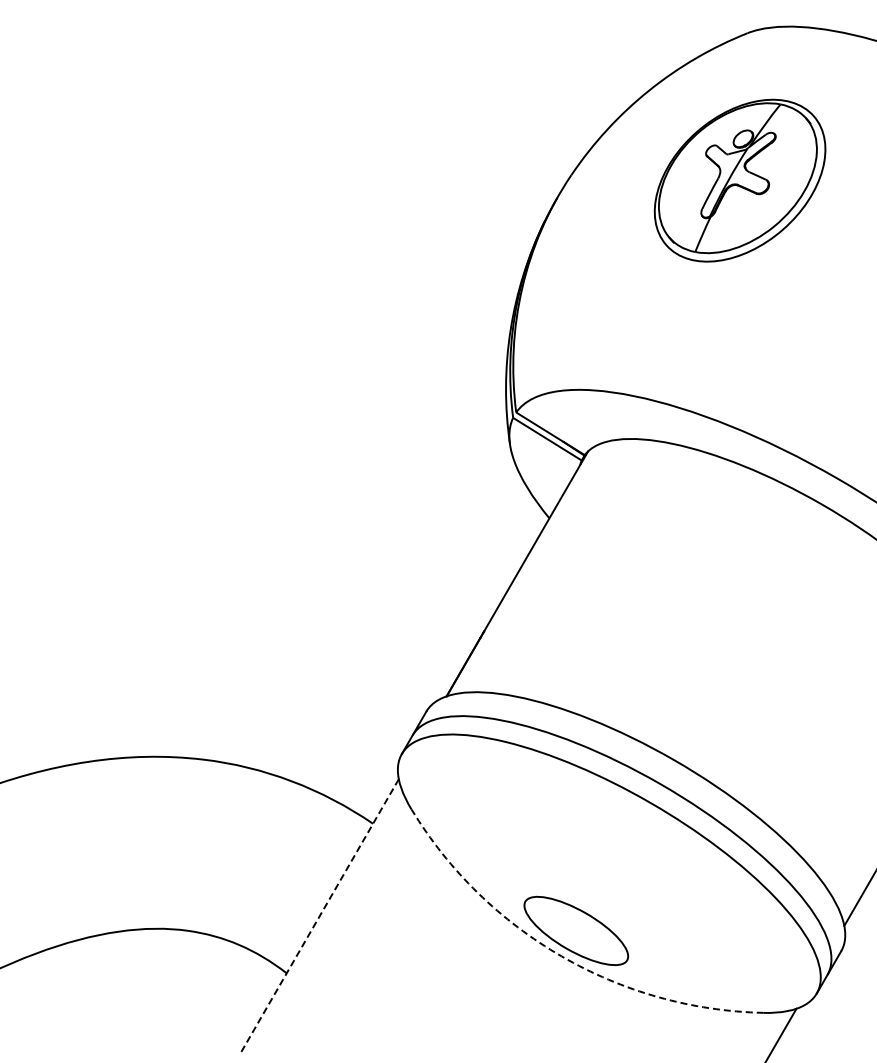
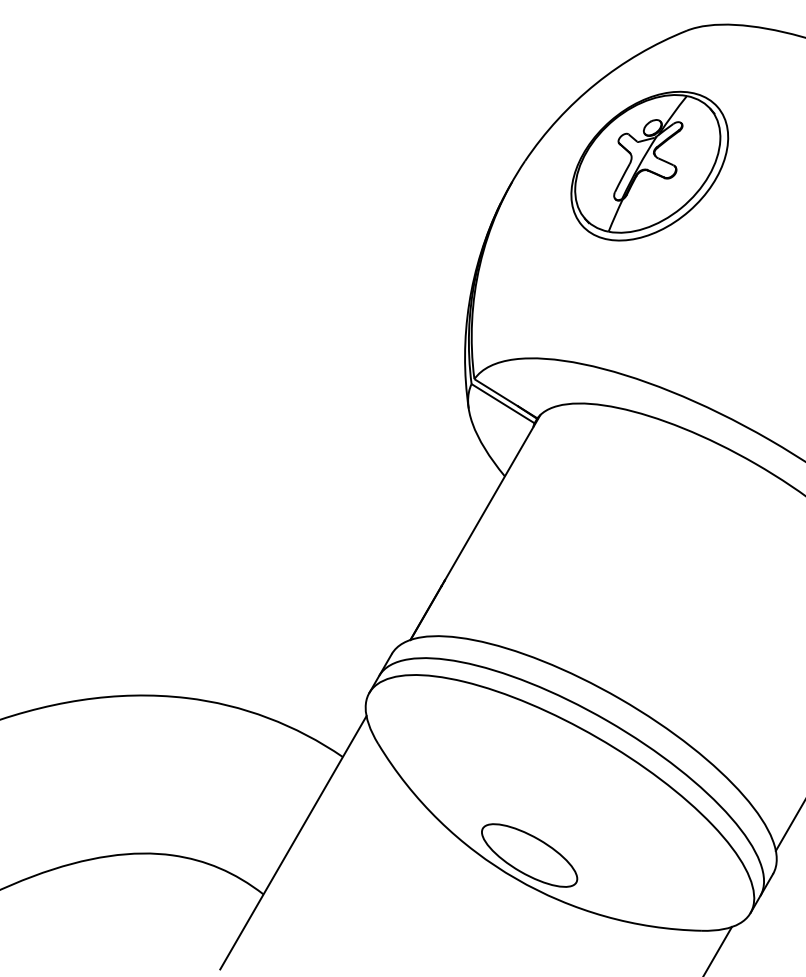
part: (739, 180) -> (649, 166), moved
line: (318, 917) -> (292, 843), dashed -> solid
arc: (561, 956) -> (516, 878), dashed -> solid

